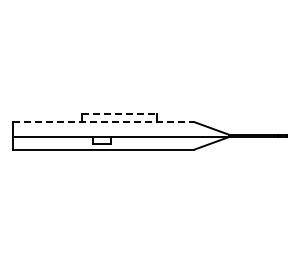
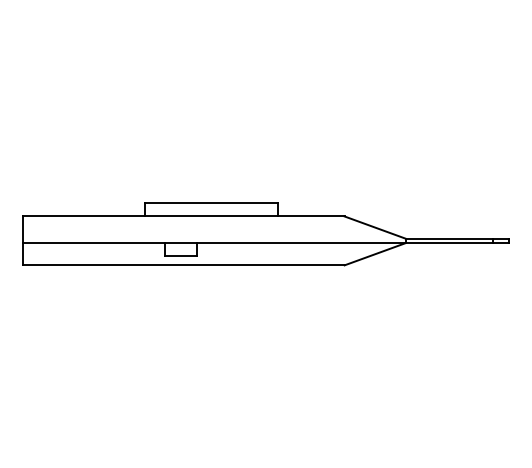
line: (120, 114) -> (213, 202), dashed -> solid
line: (103, 122) -> (183, 217), dashed -> solid

